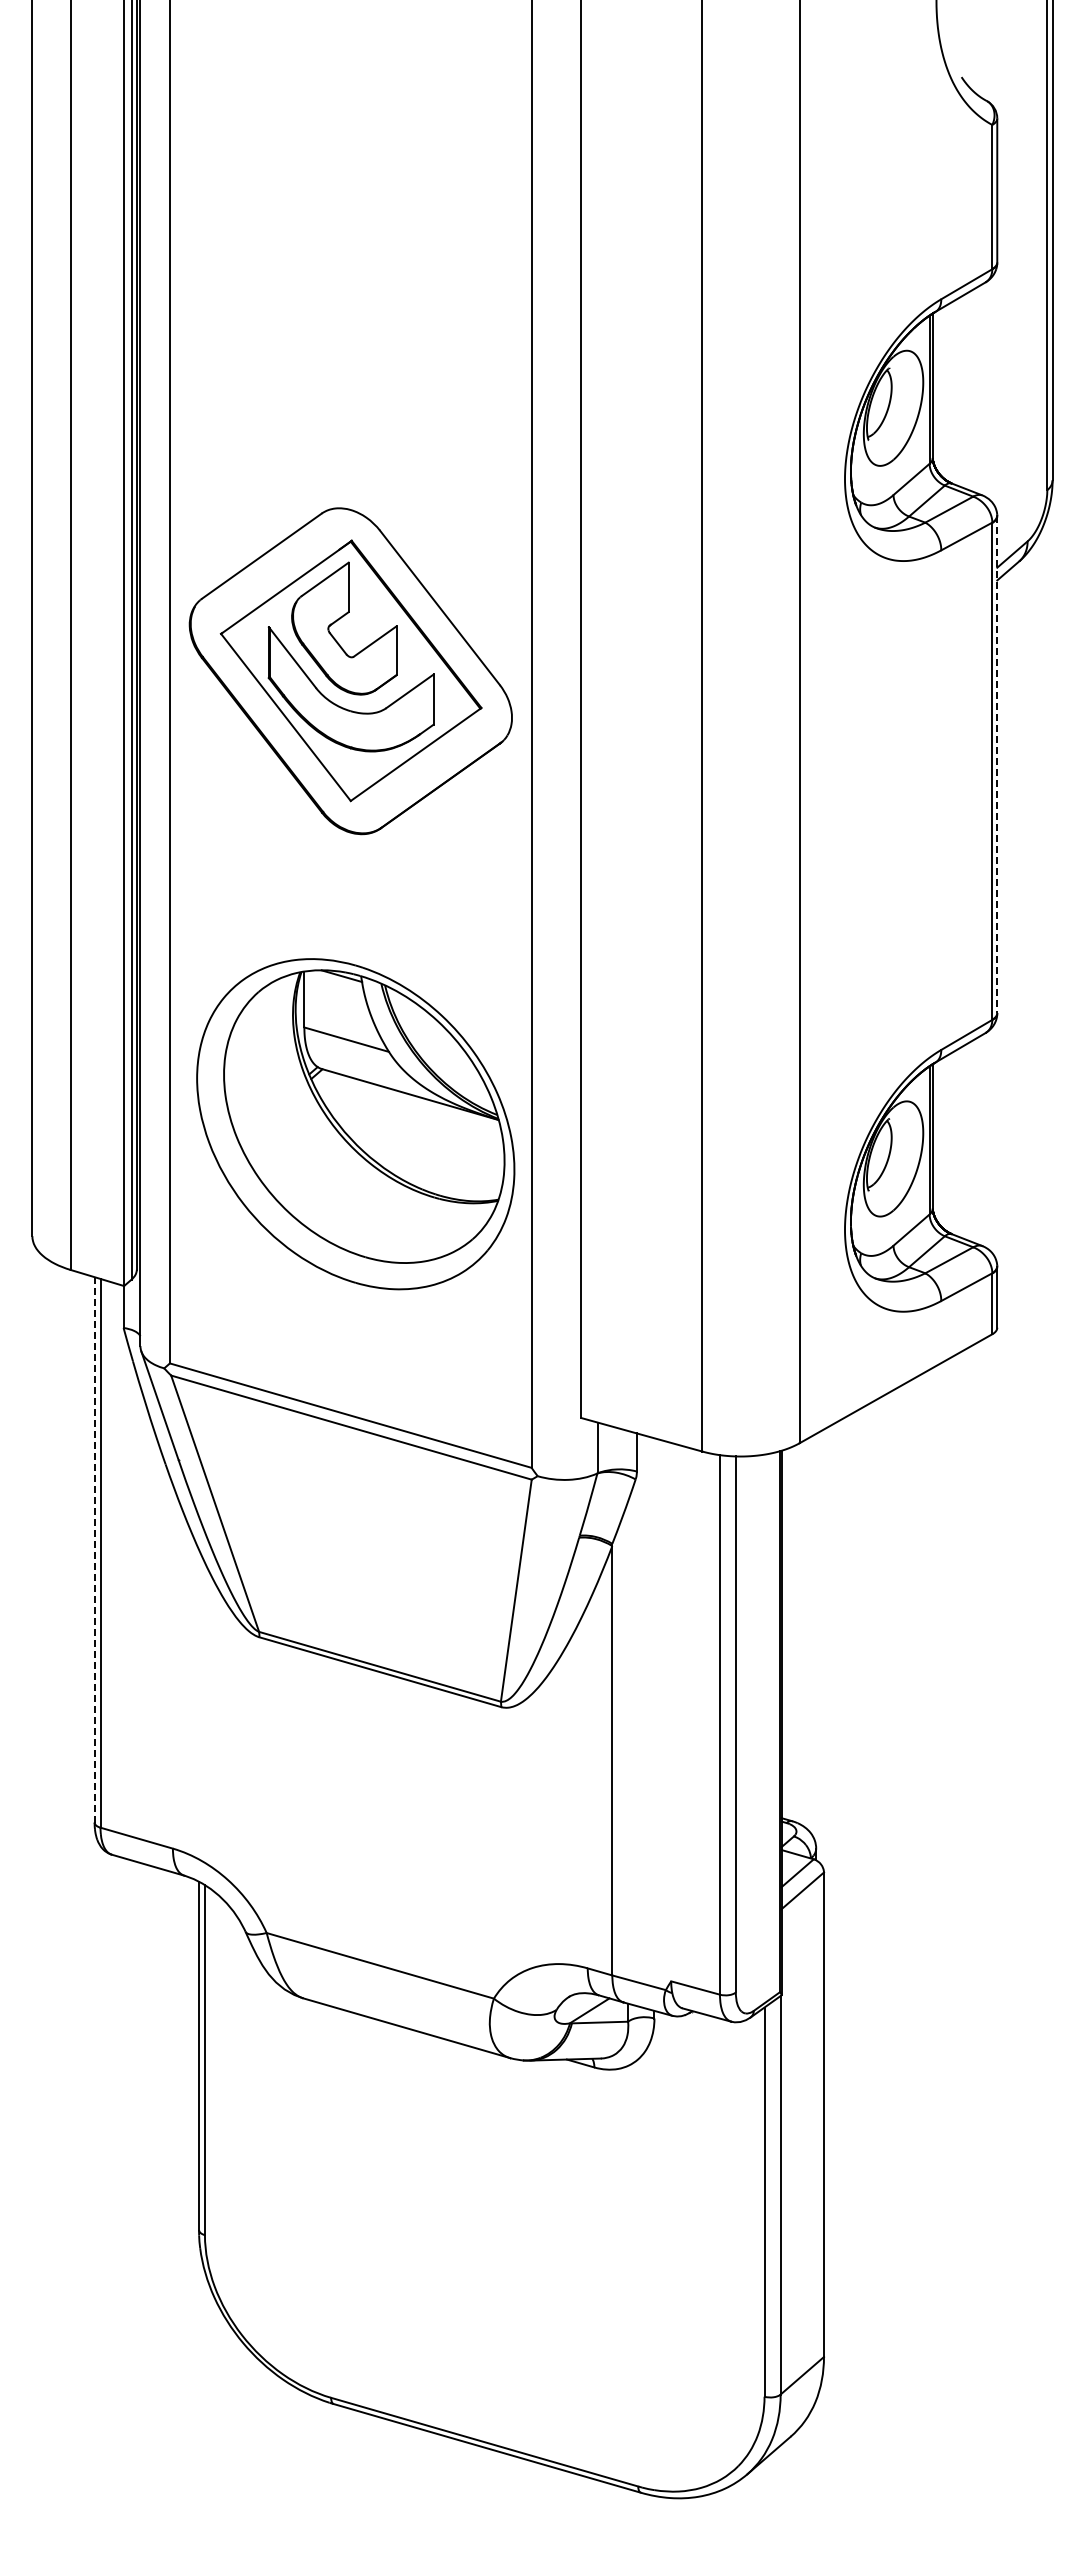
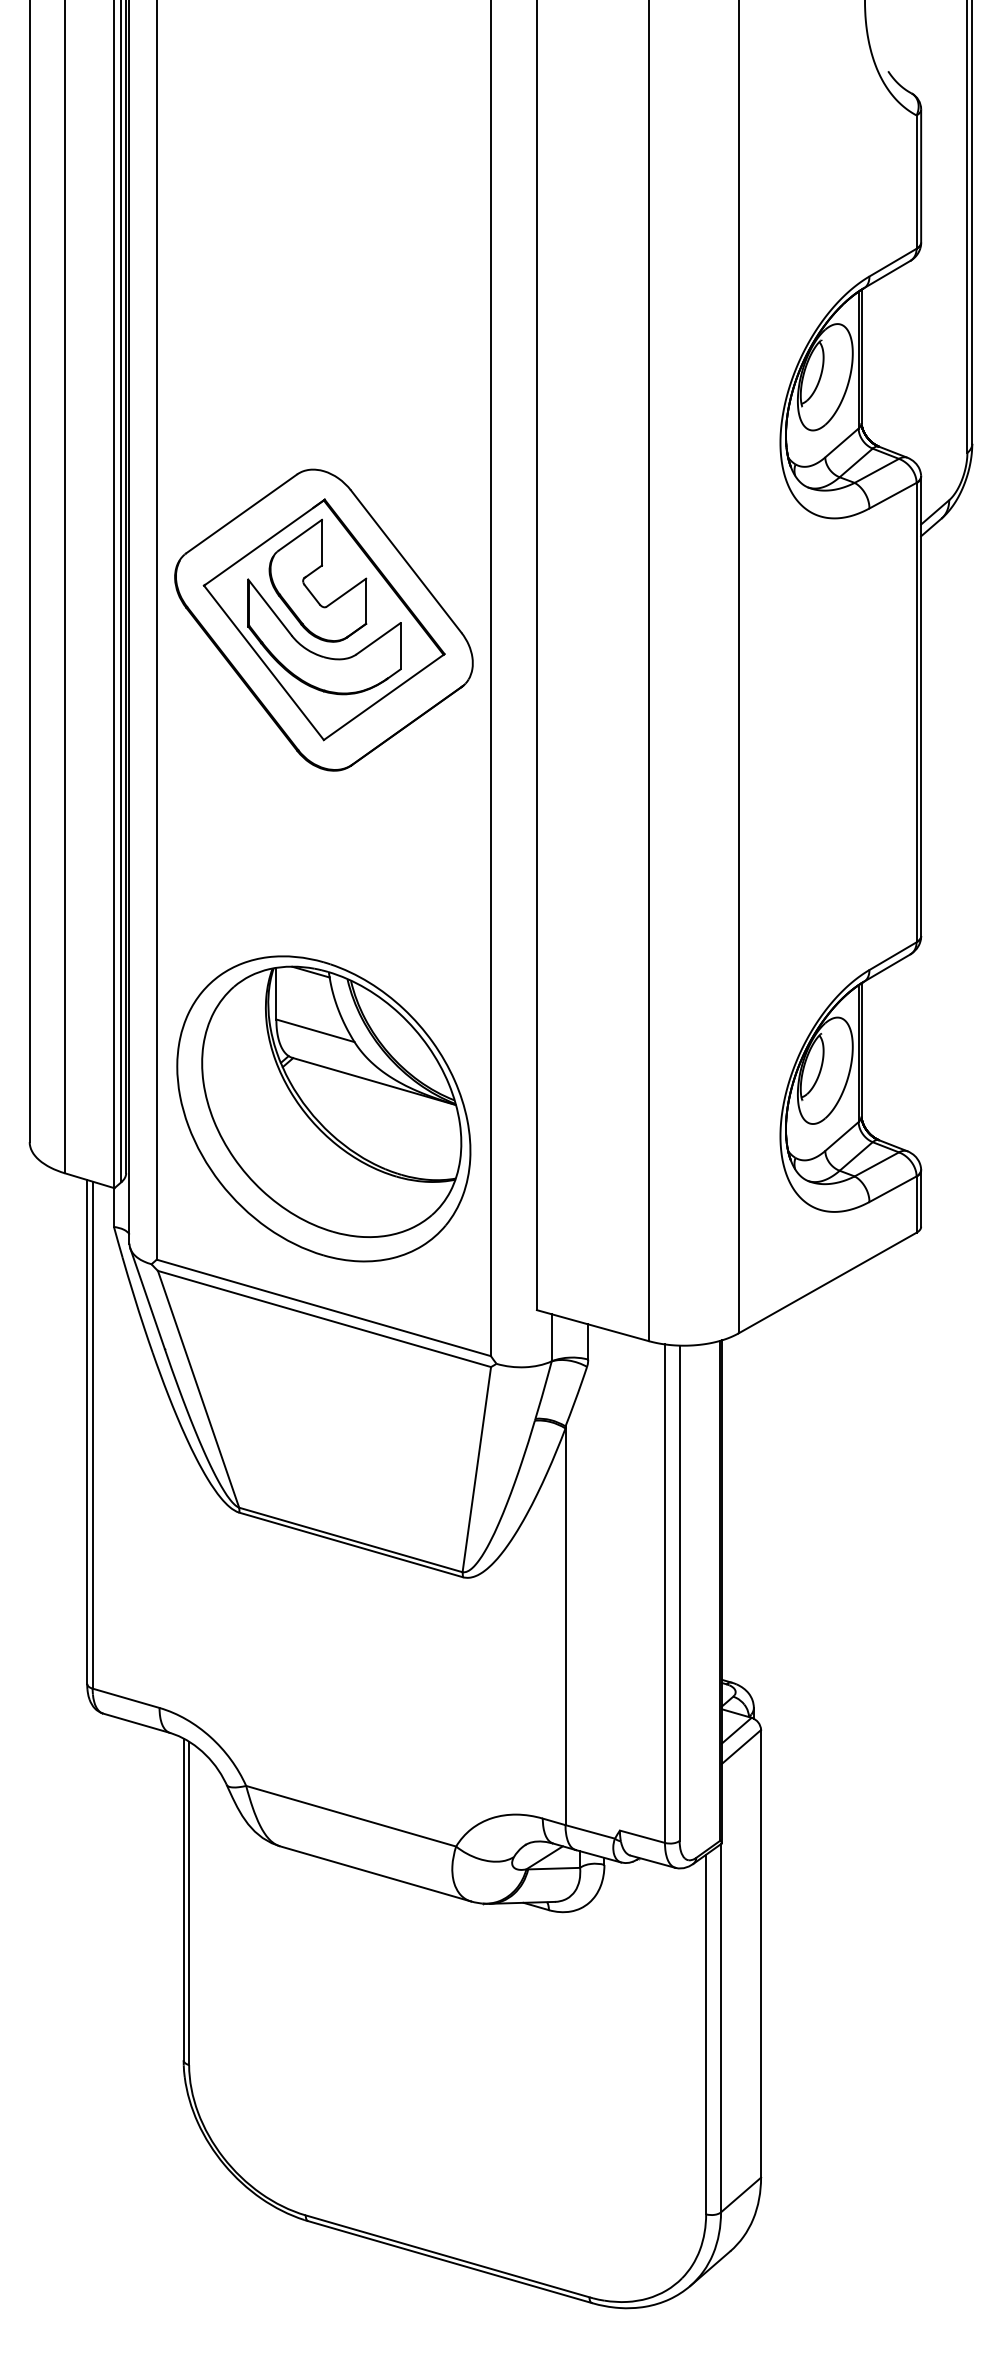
line: (997, 765) -> (921, 707), dashed -> solid
part: (355, 1124) -> (323, 1109), moved
line: (94, 1549) -> (87, 1431), dashed -> solid

